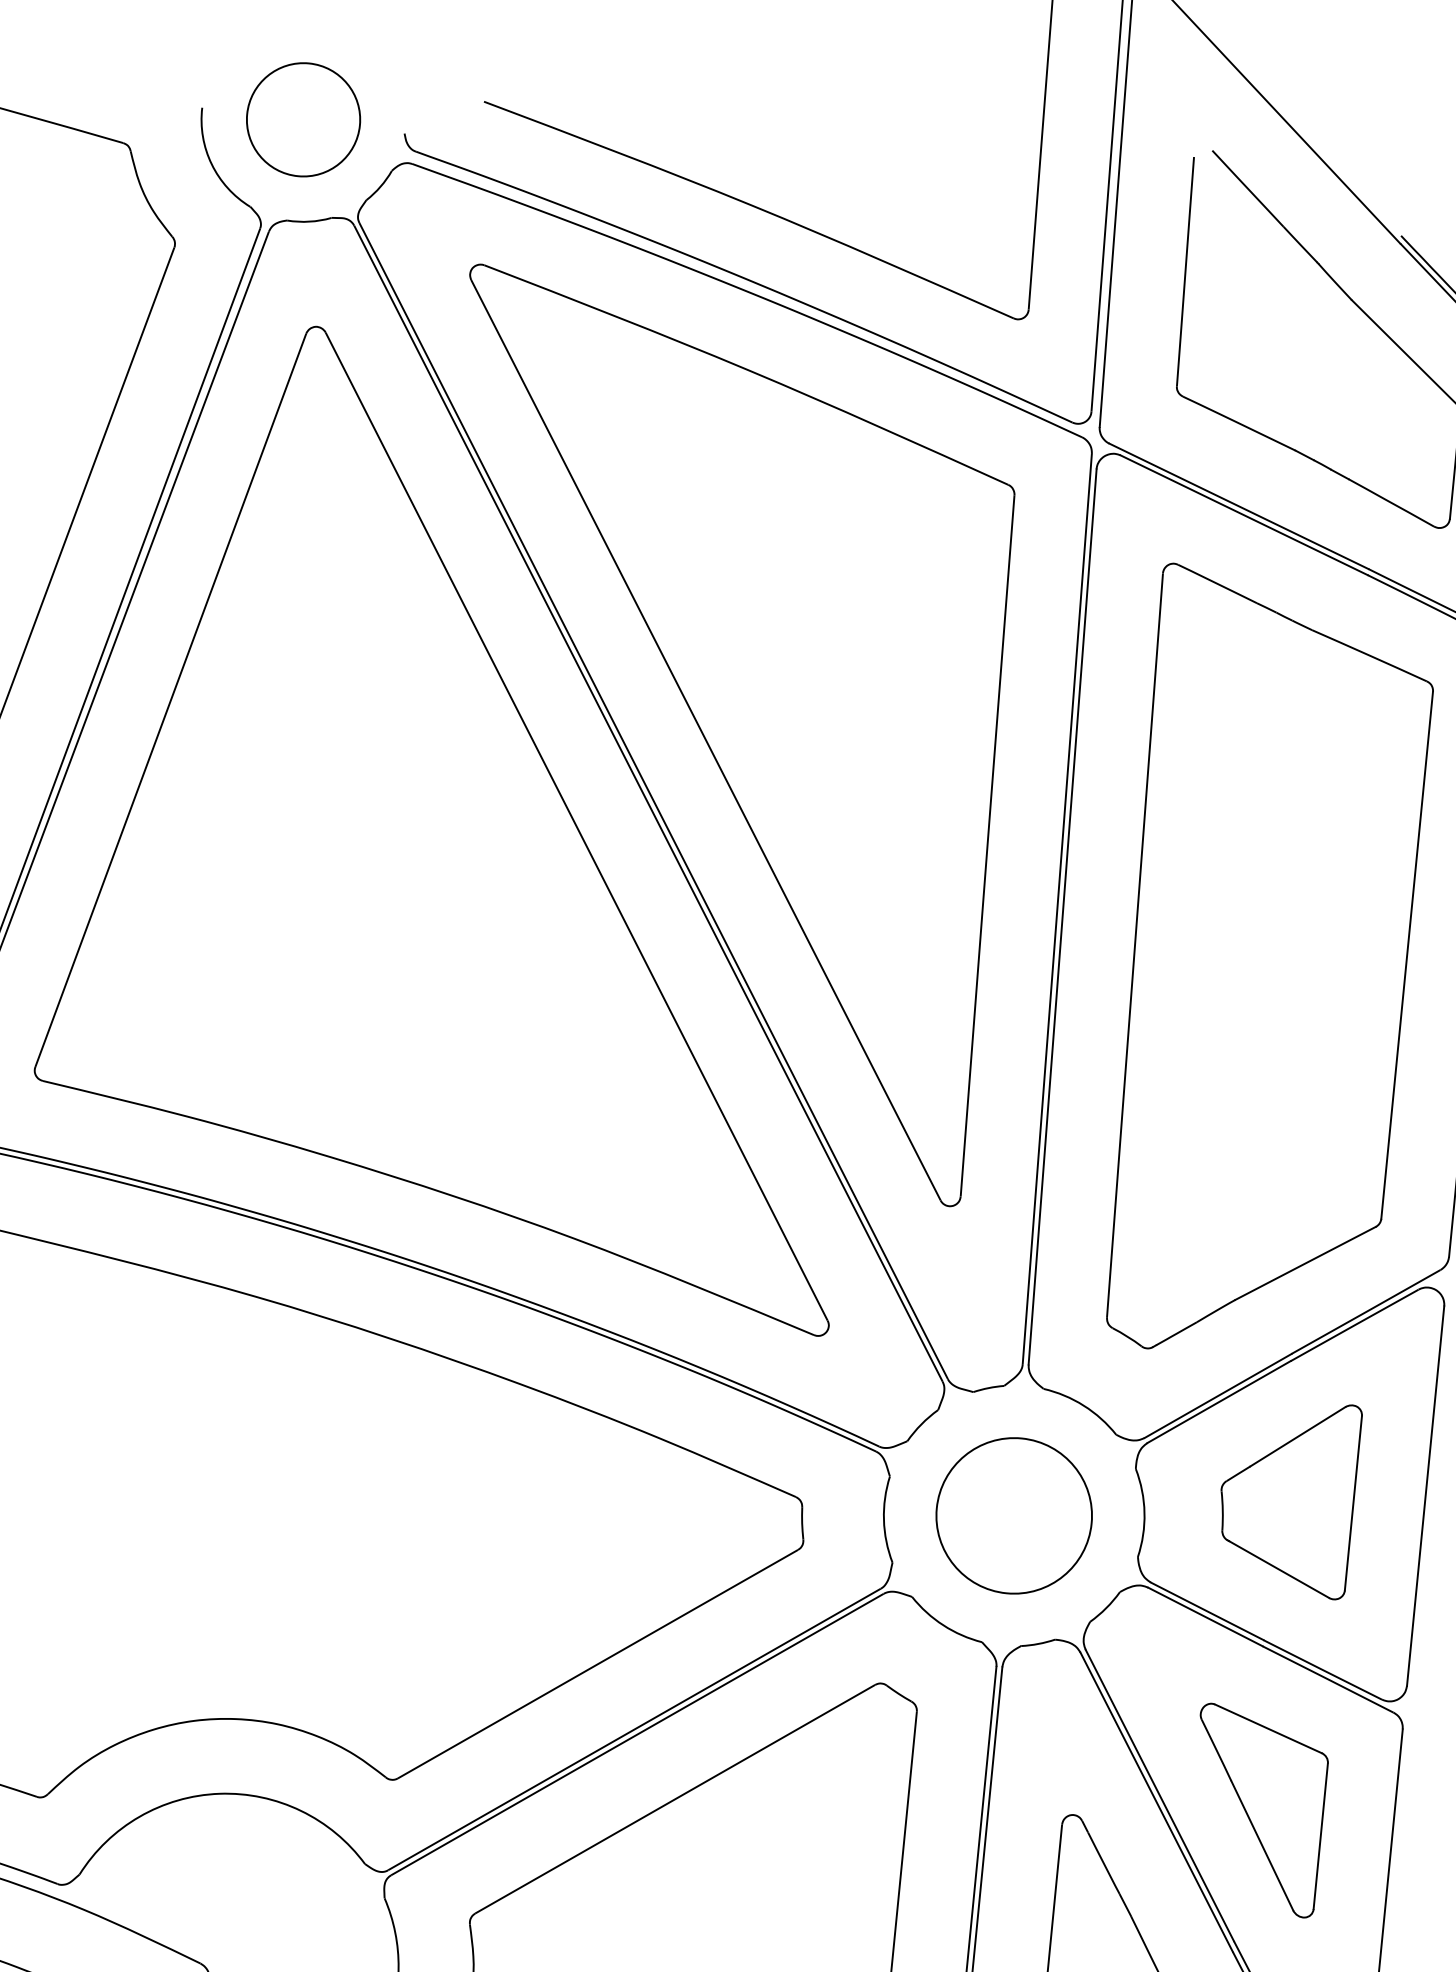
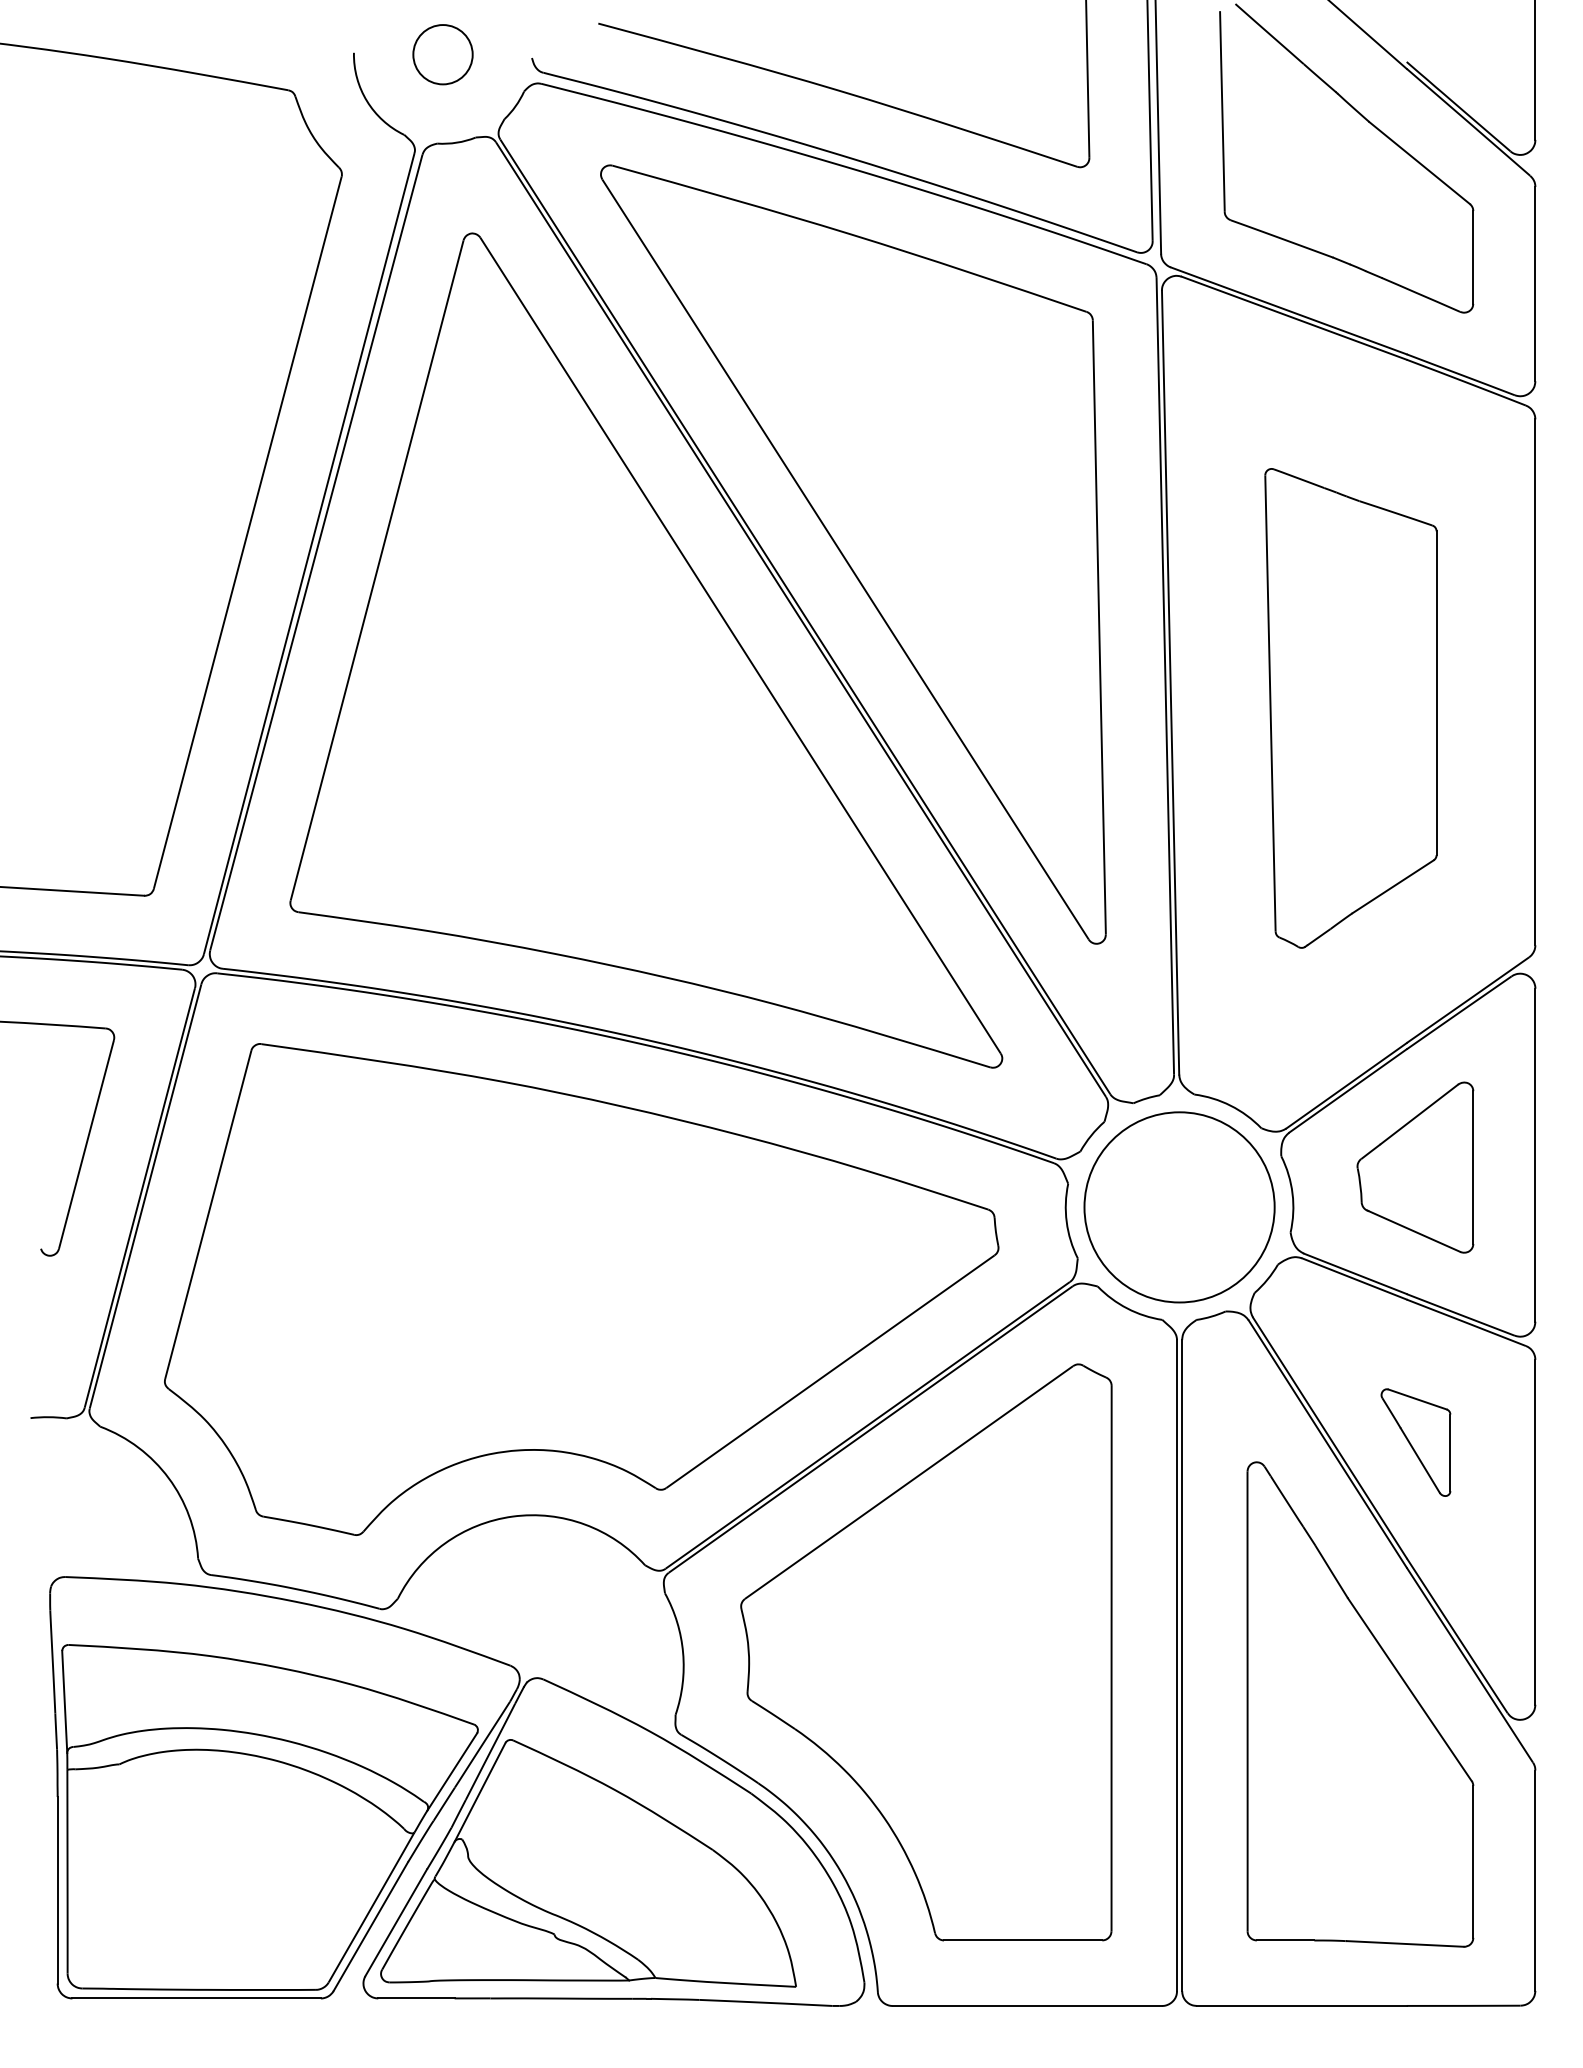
circle: (302, 119) -> (442, 54), size x0.6
part: (1264, 966) -> (1350, 708), size x0.7
circle: (1014, 1516) -> (1179, 1207), size x1.4
part: (1256, 1810) -> (1415, 1442), size x0.6

